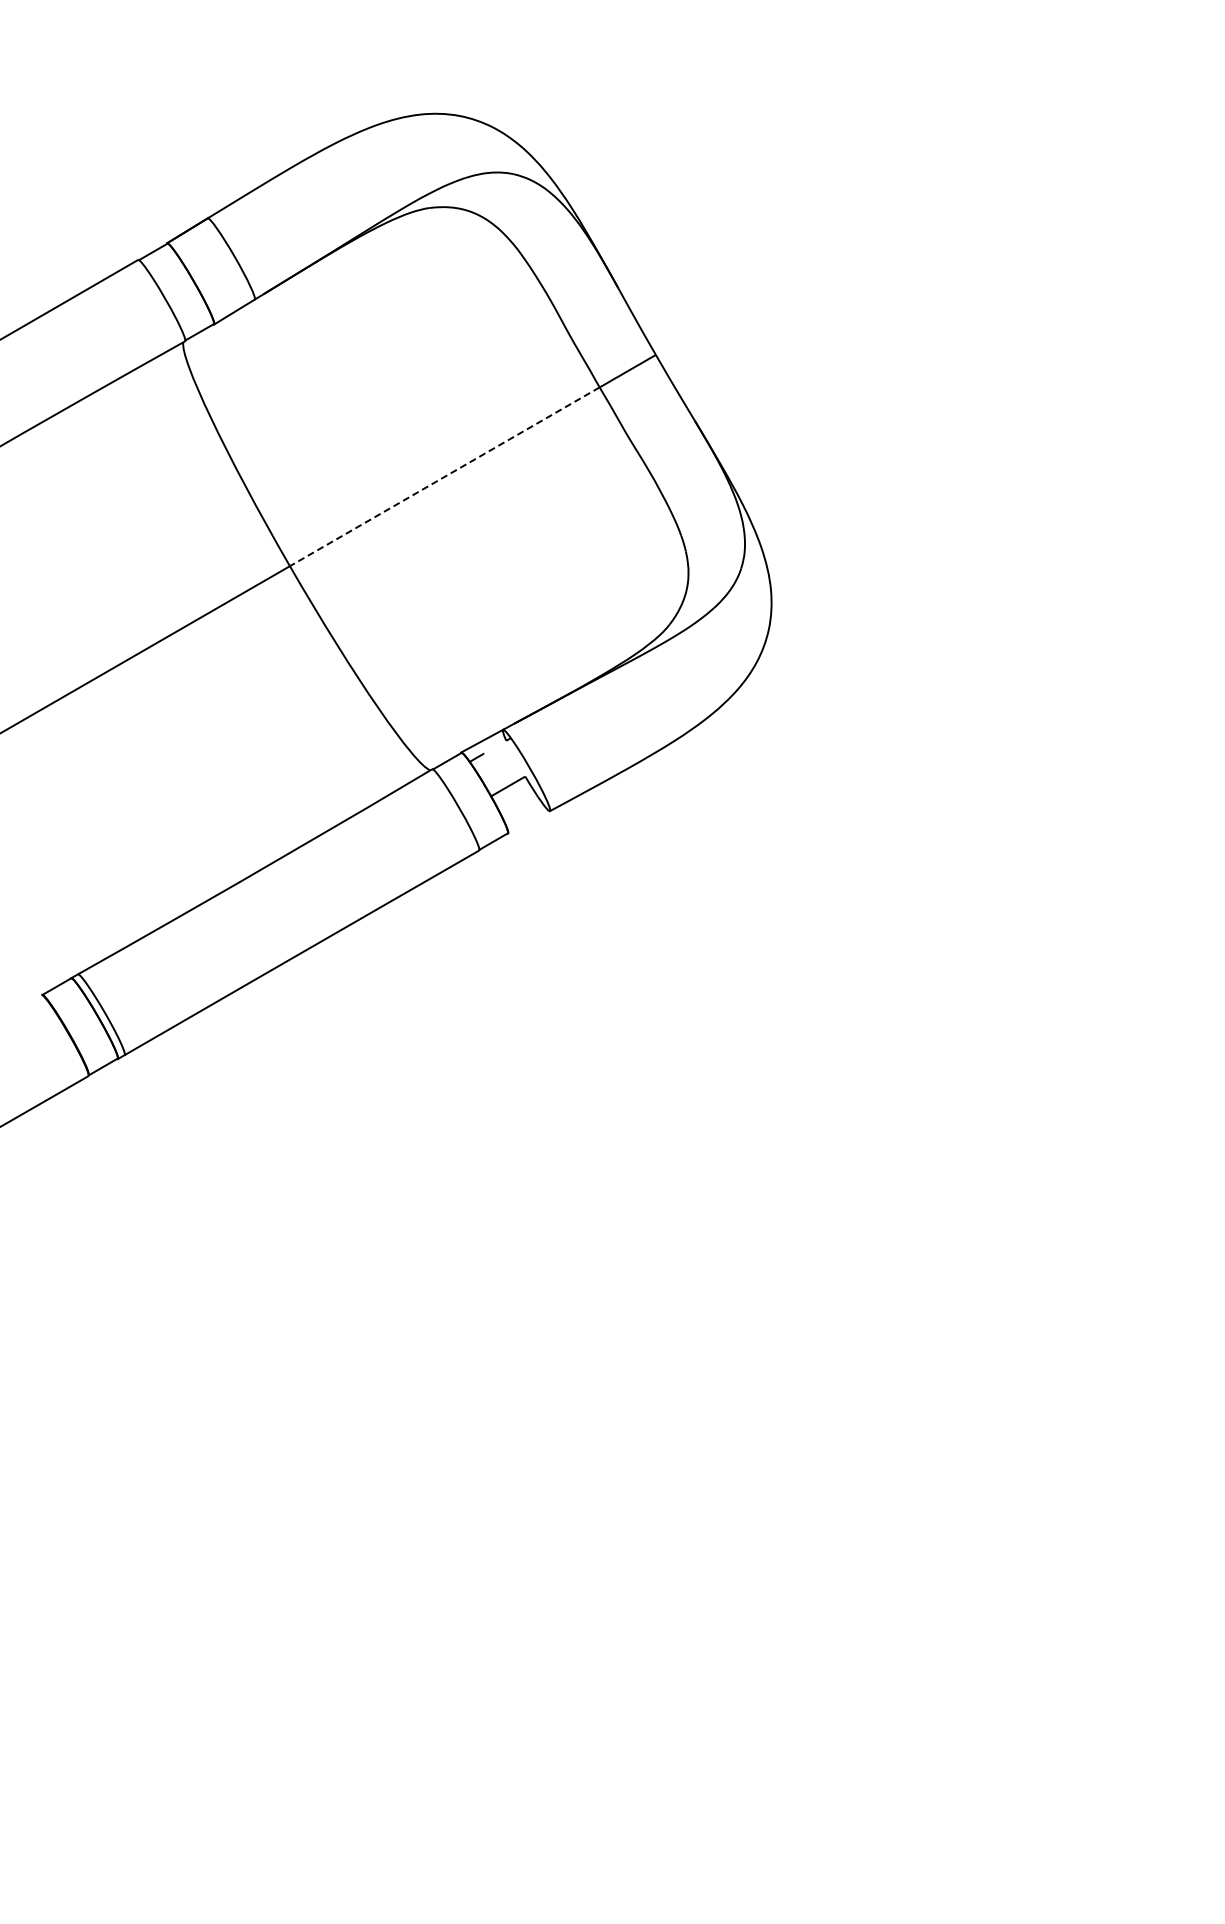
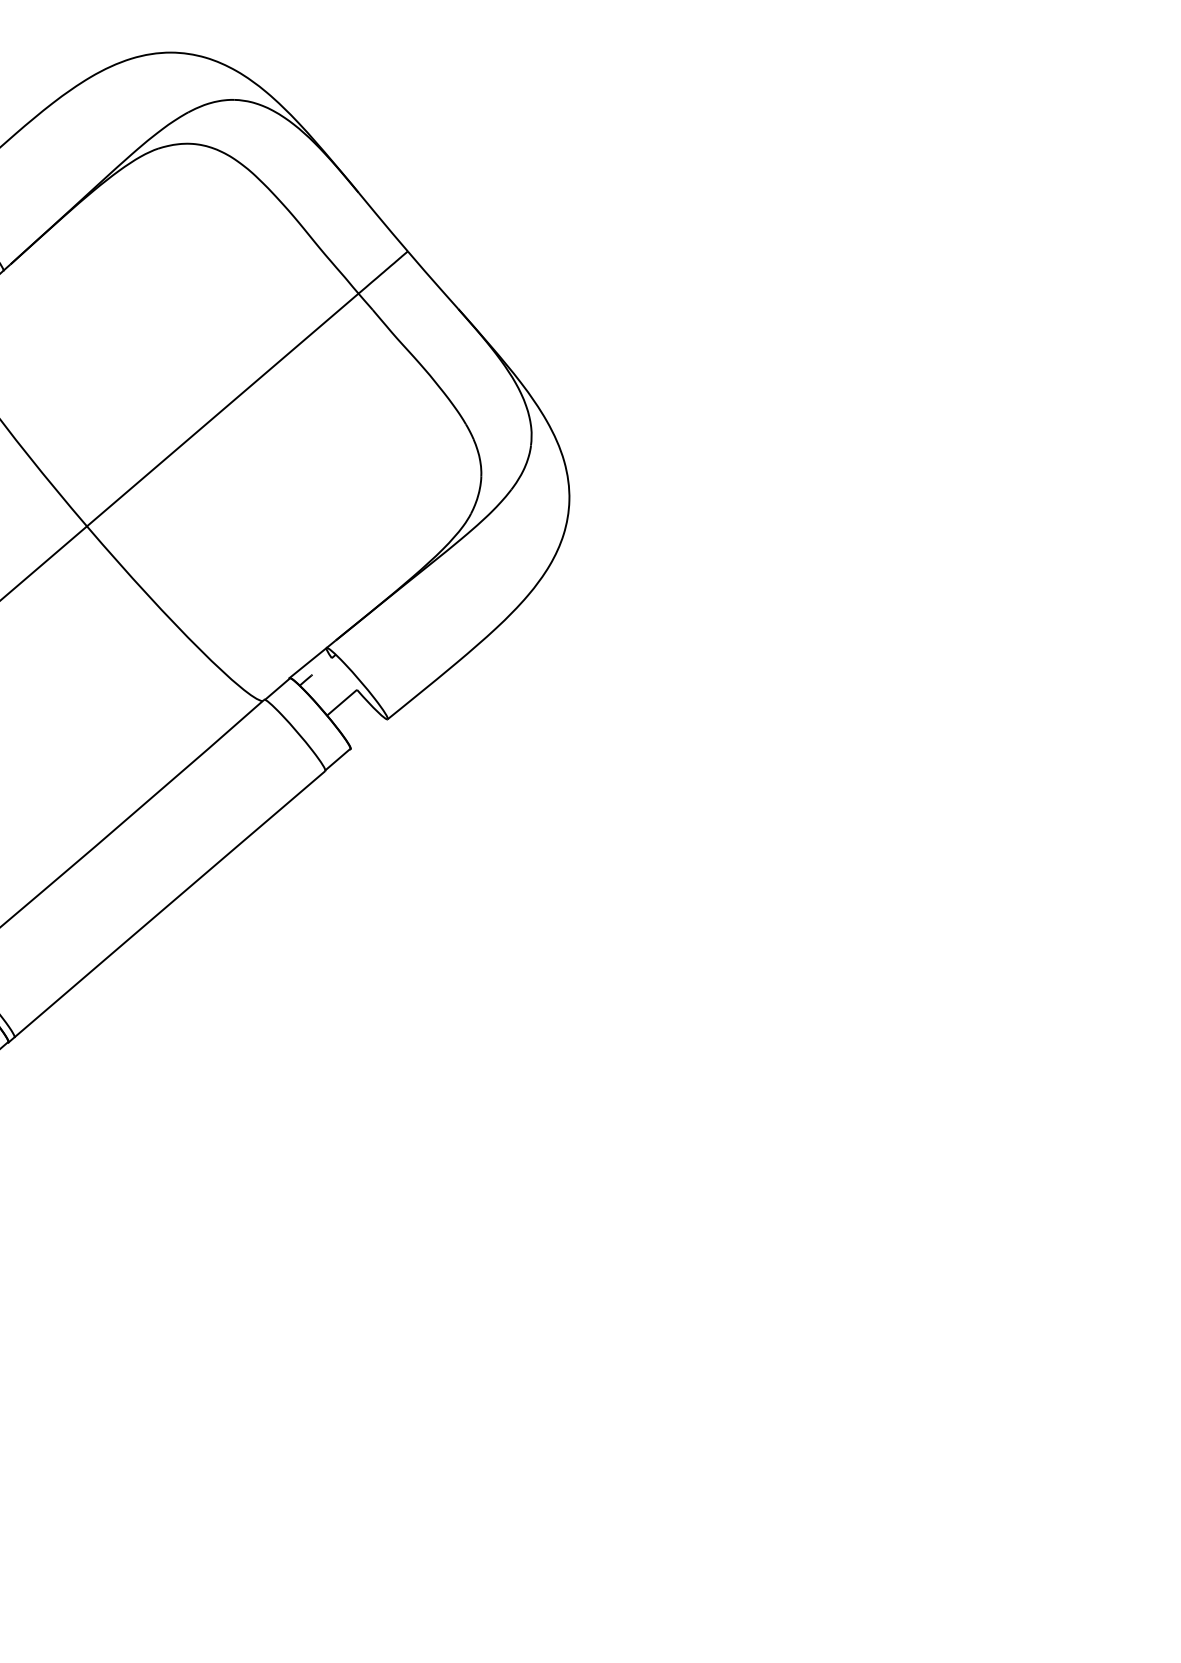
line: (444, 476) -> (222, 409), dashed -> solid

